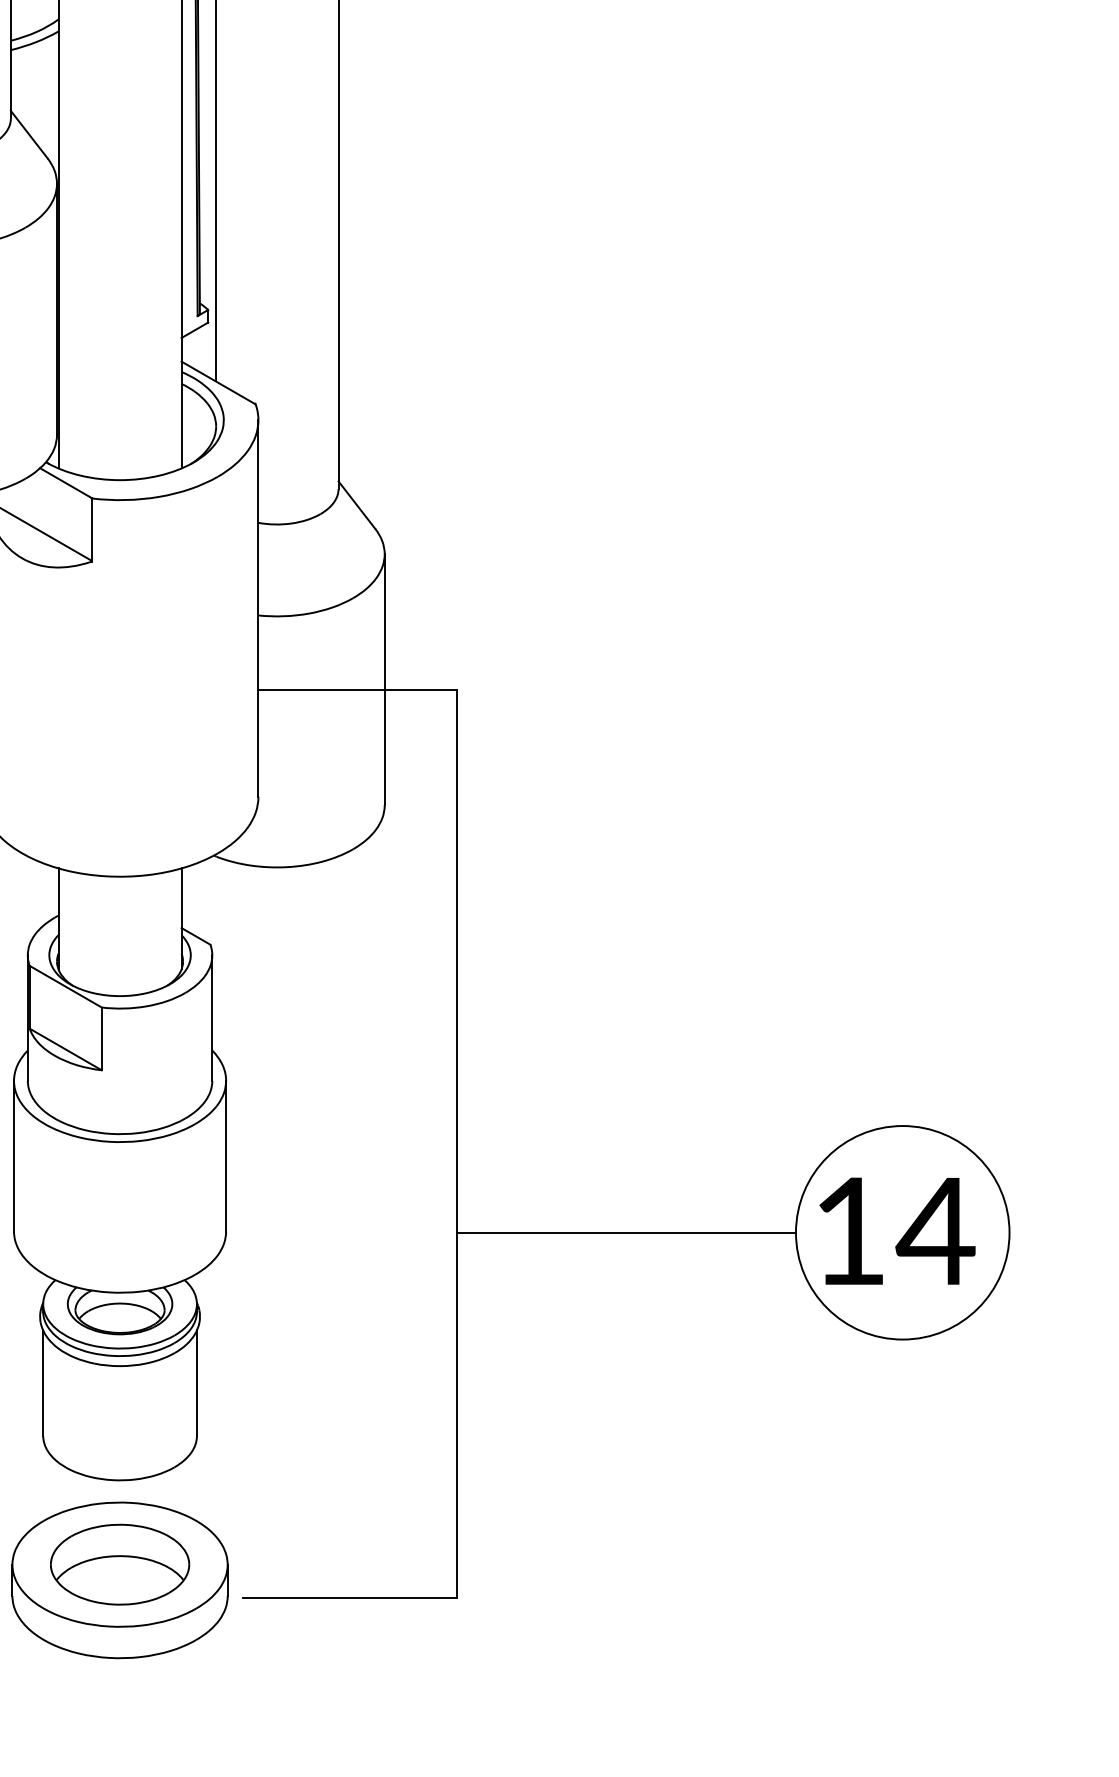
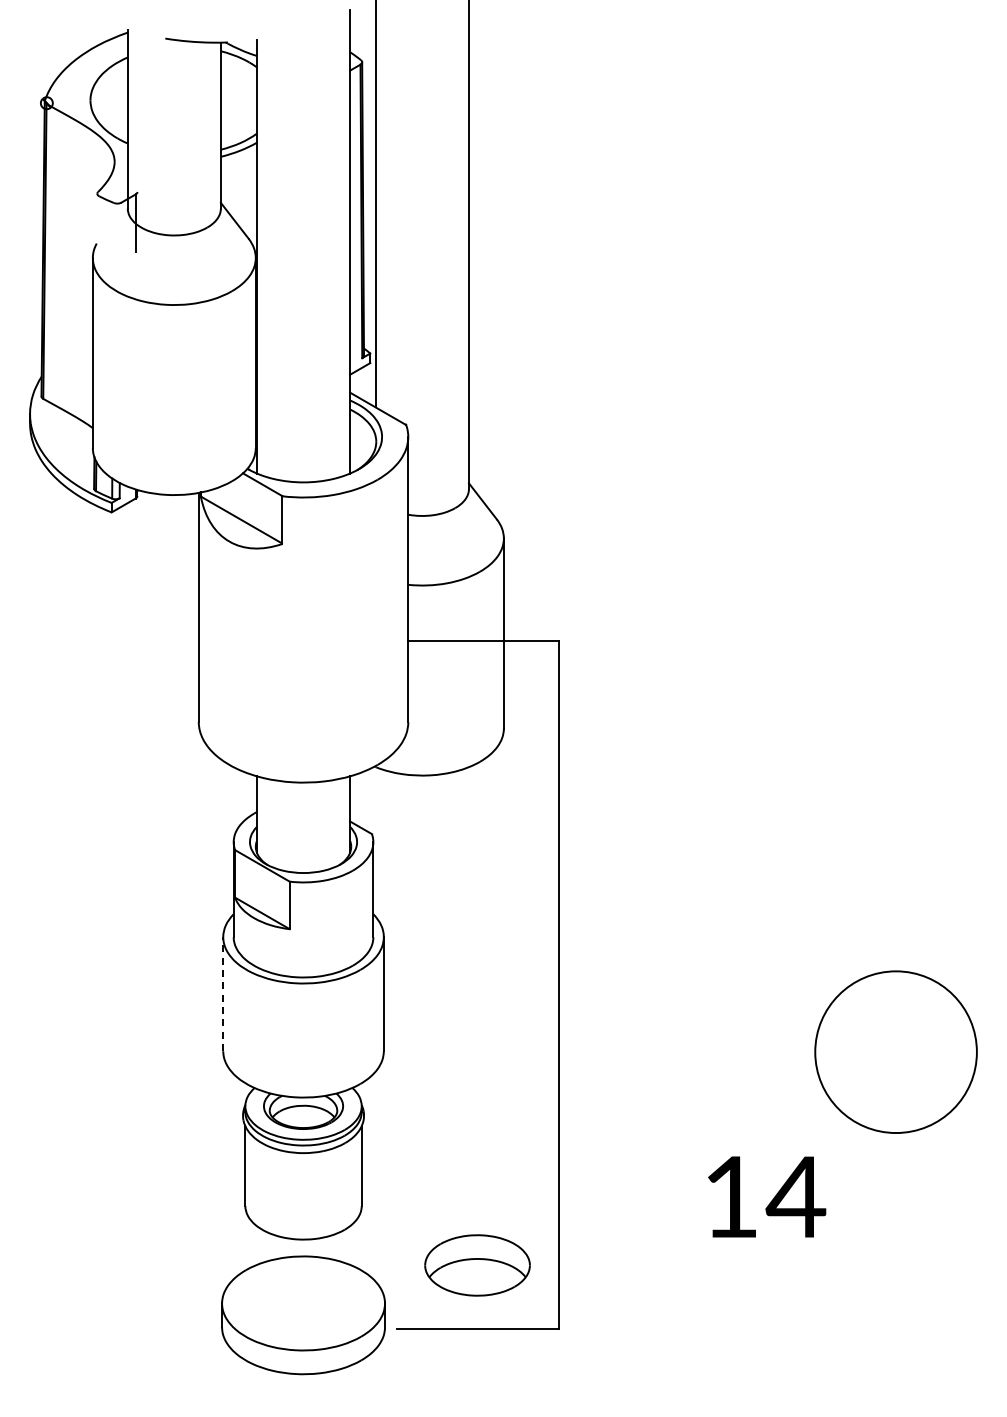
line: (14, 1155) -> (223, 993), solid -> dashed
text: (898, 1230) -> (767, 1196), moved
line: (625, 1233) -> (686, 1052), removed
part: (120, 1564) -> (477, 1265), moved

